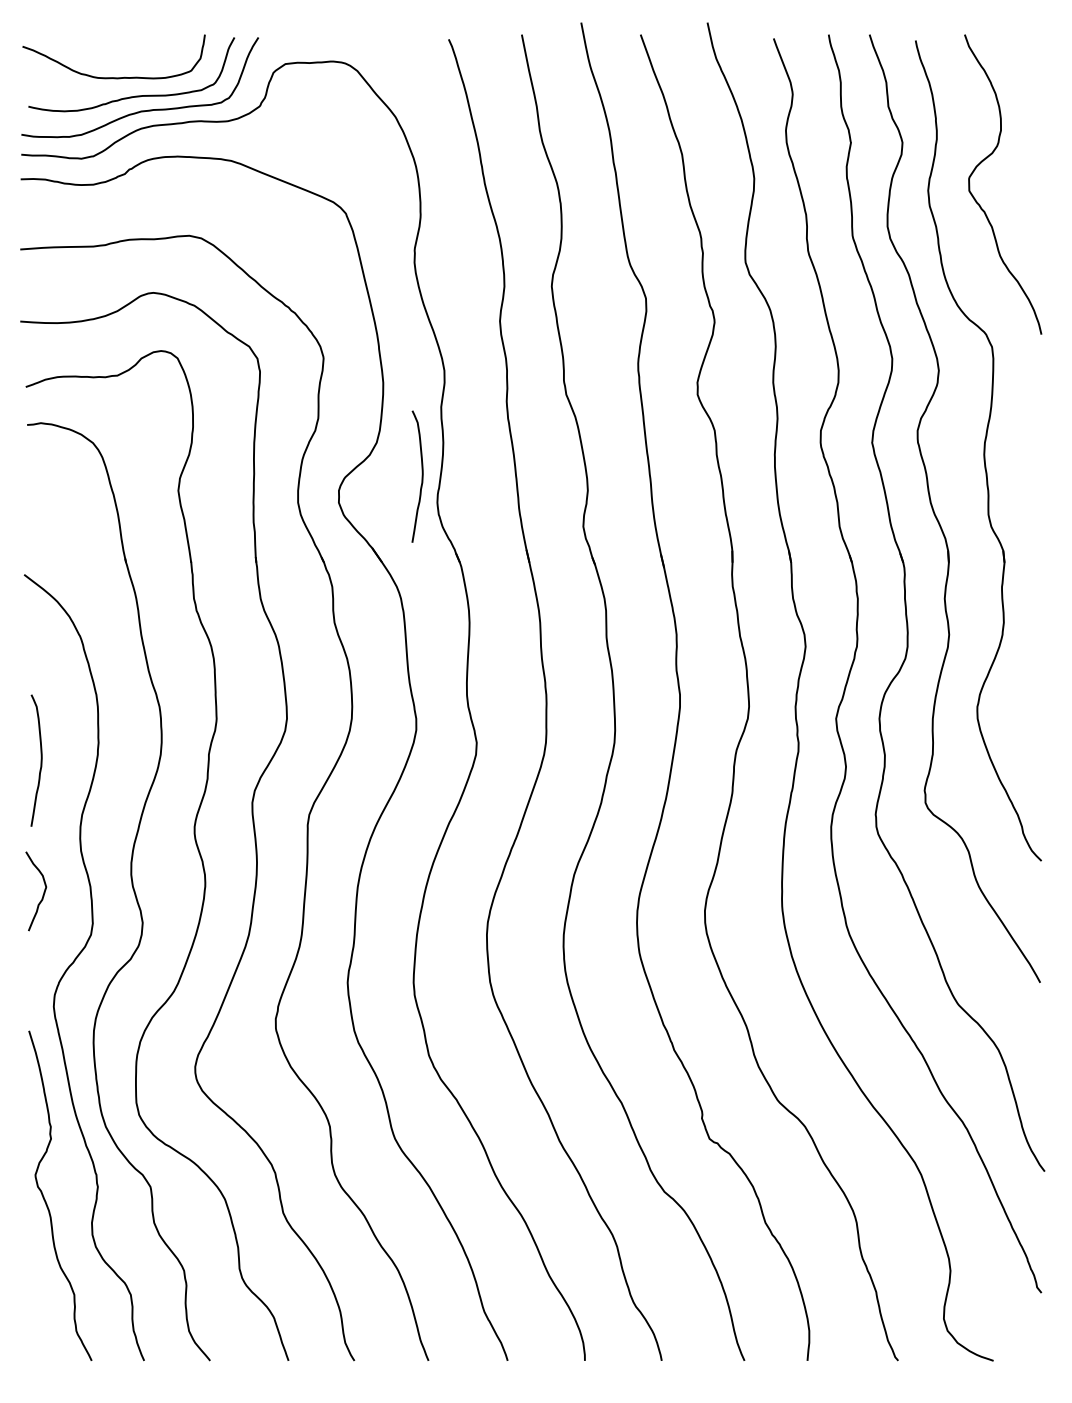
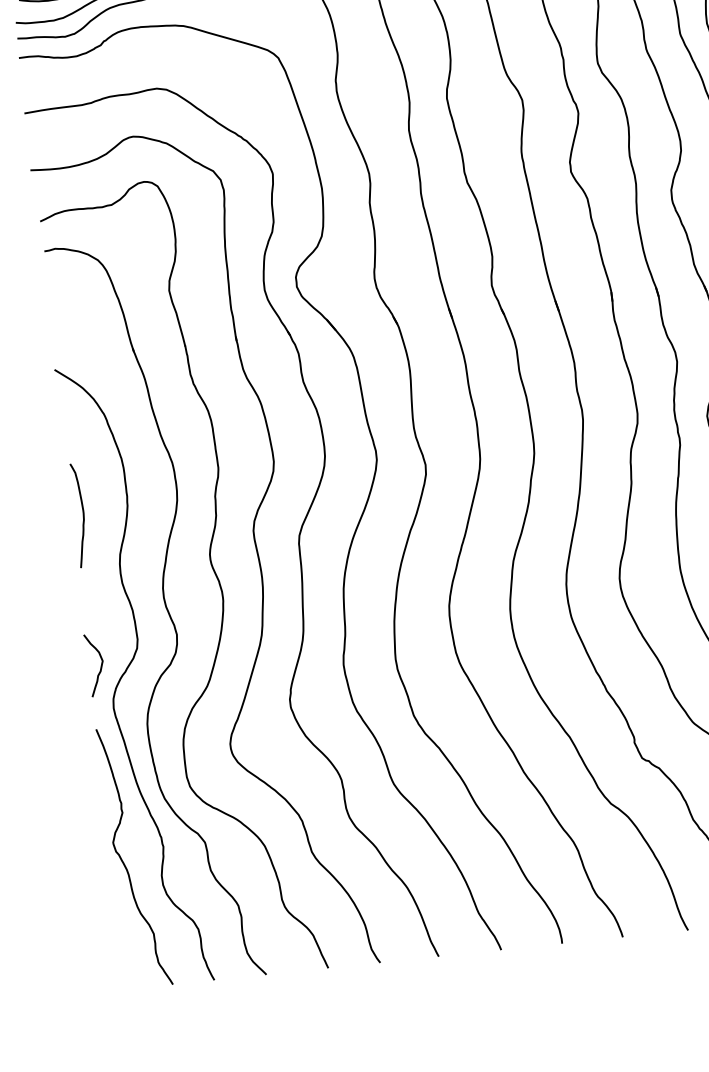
curve: (421, 476) -> (359, 259), removed
curve: (43, 891) -> (100, 664), moved

